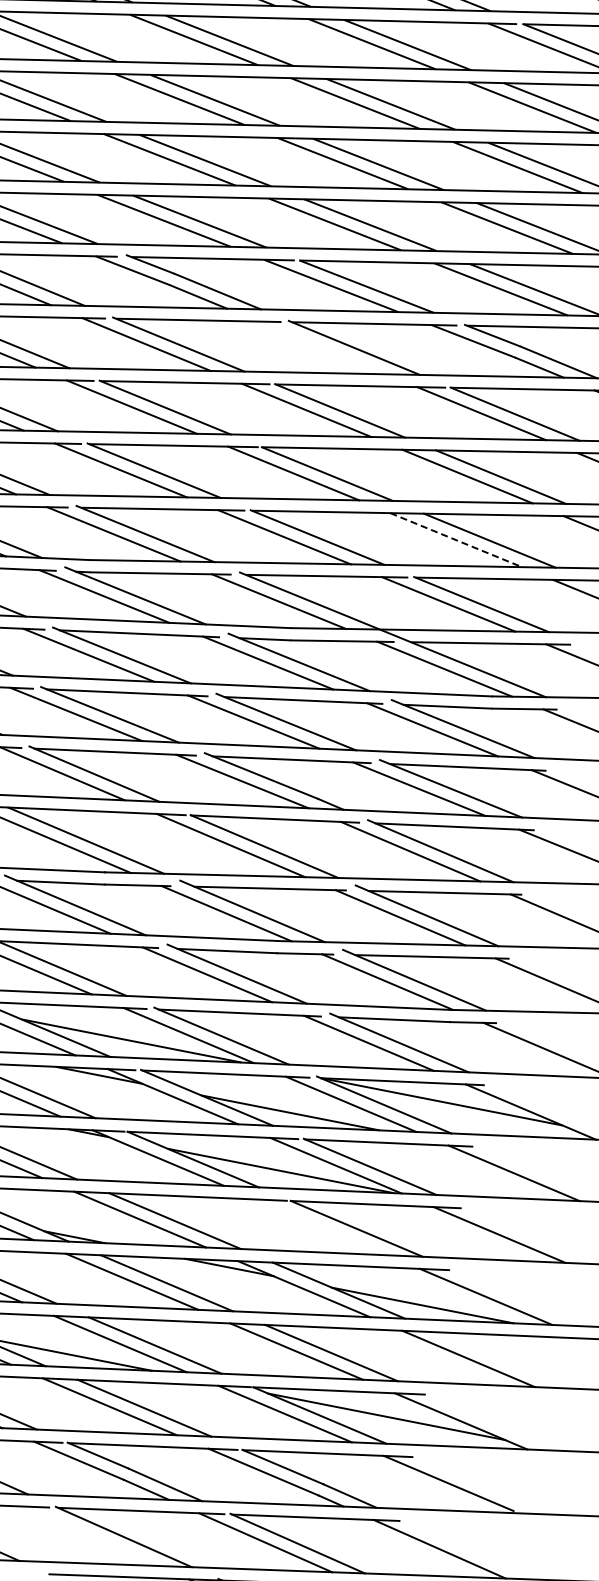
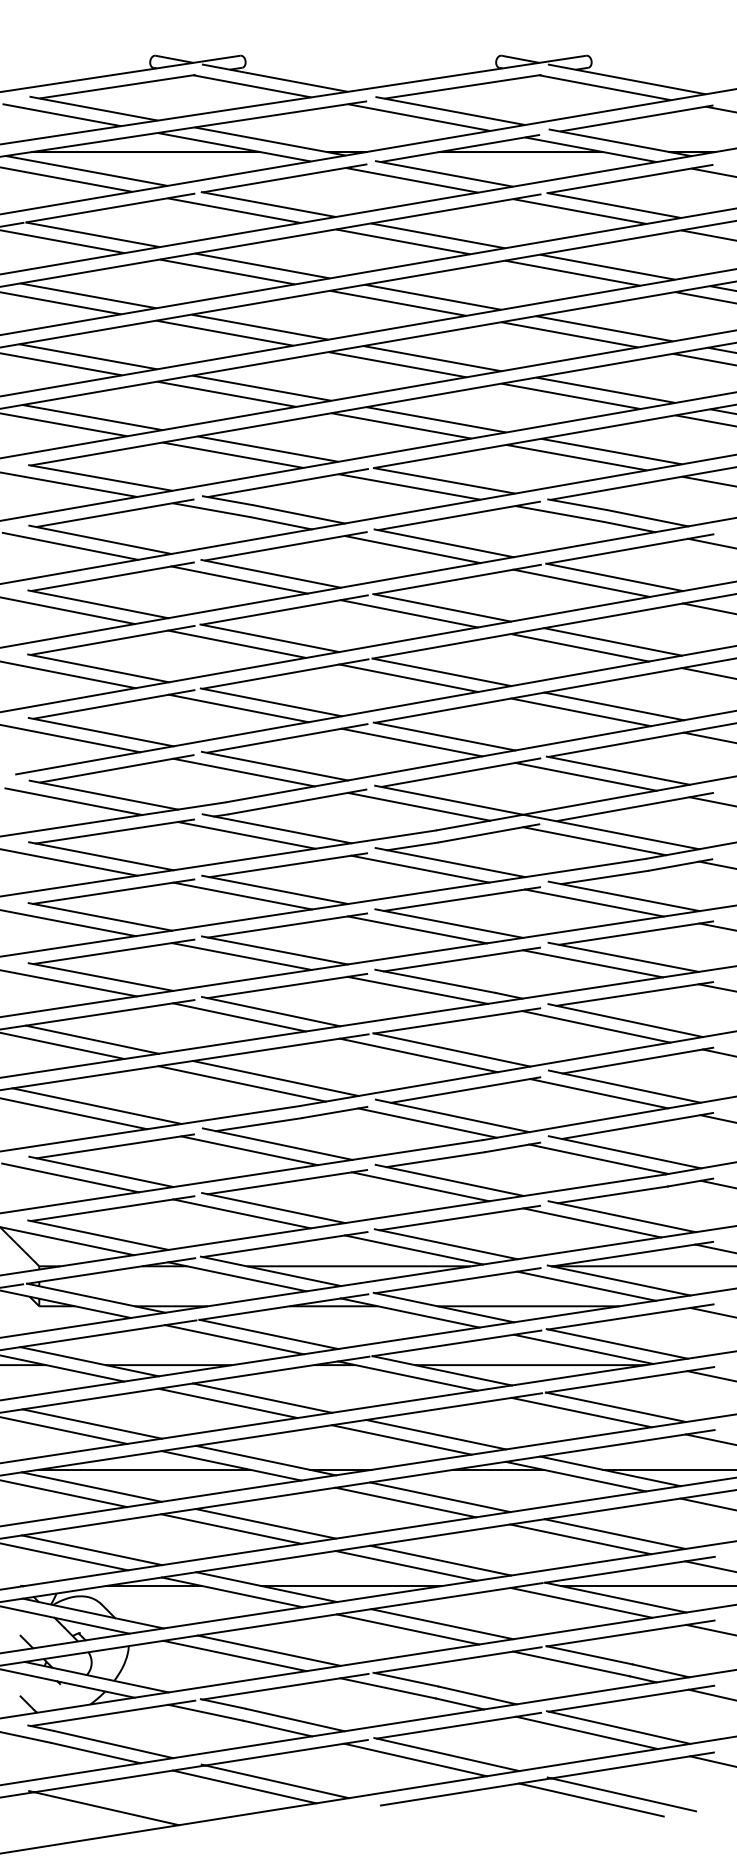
line: (322, 347) -> (412, 549), added
line: (456, 540) -> (581, 712), dashed -> solid
line: (321, 1227) -> (581, 1412), added
line: (92, 1535) -> (415, 1759), added

